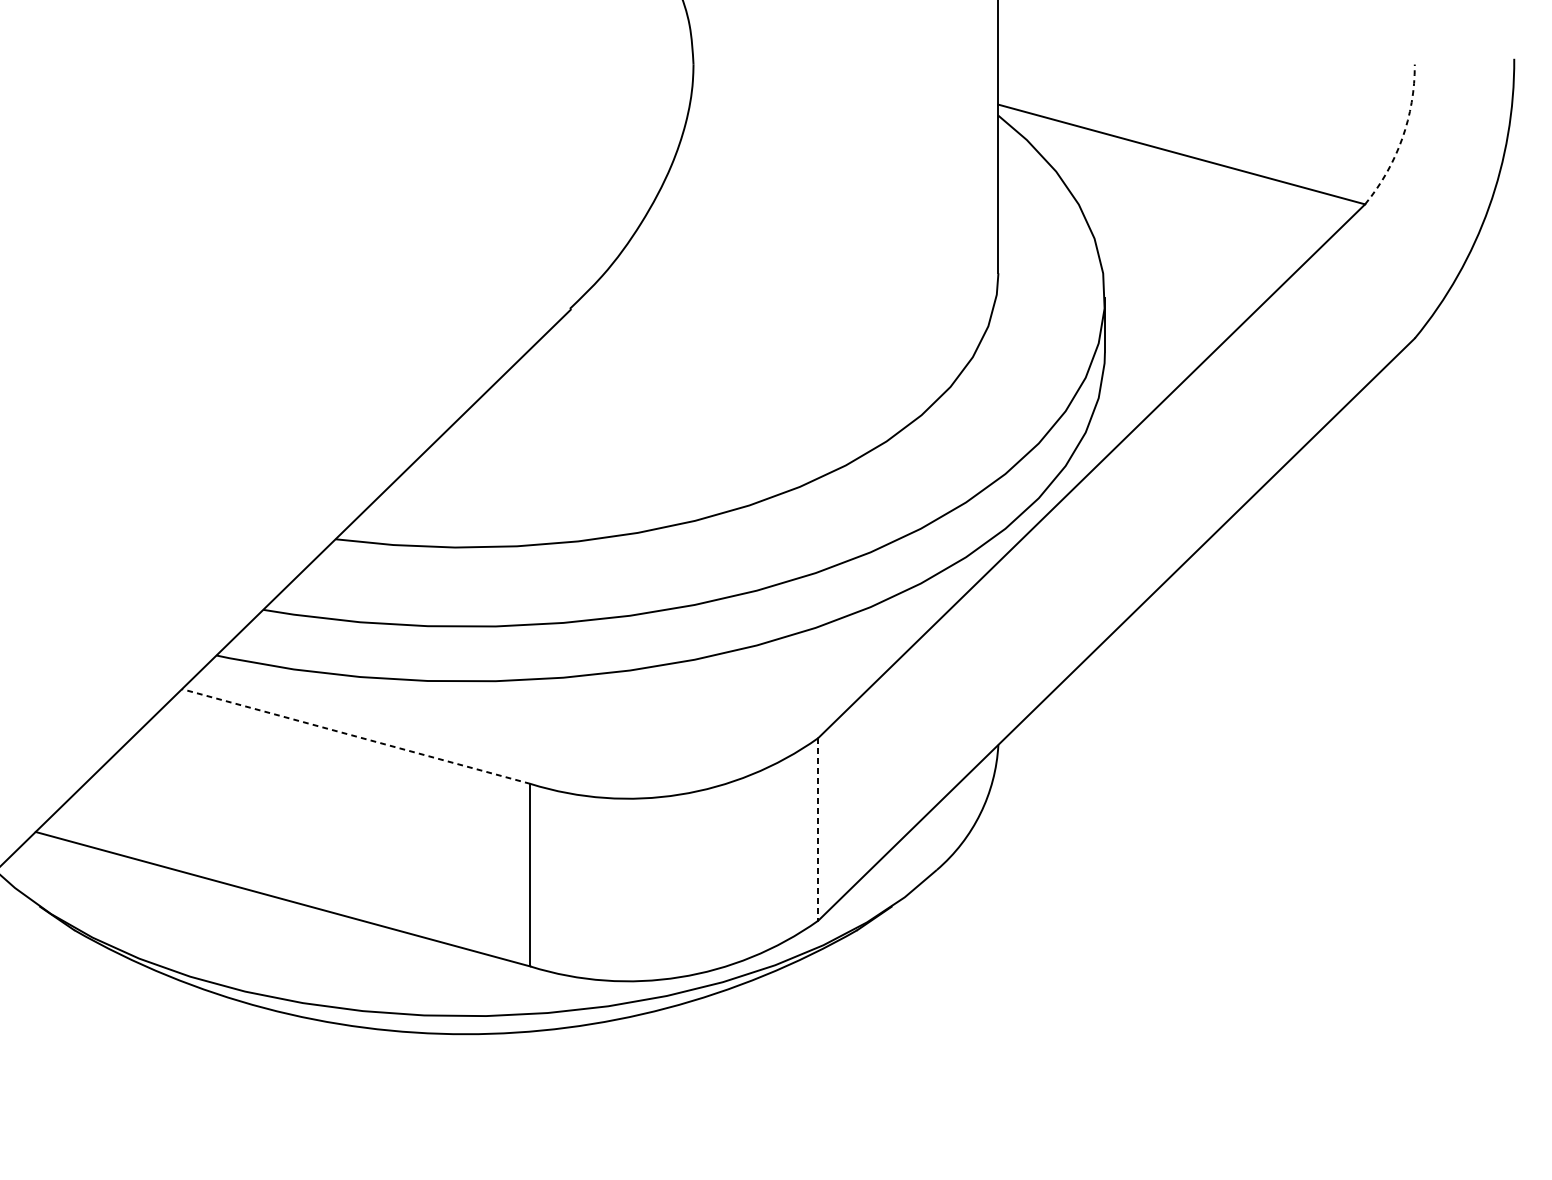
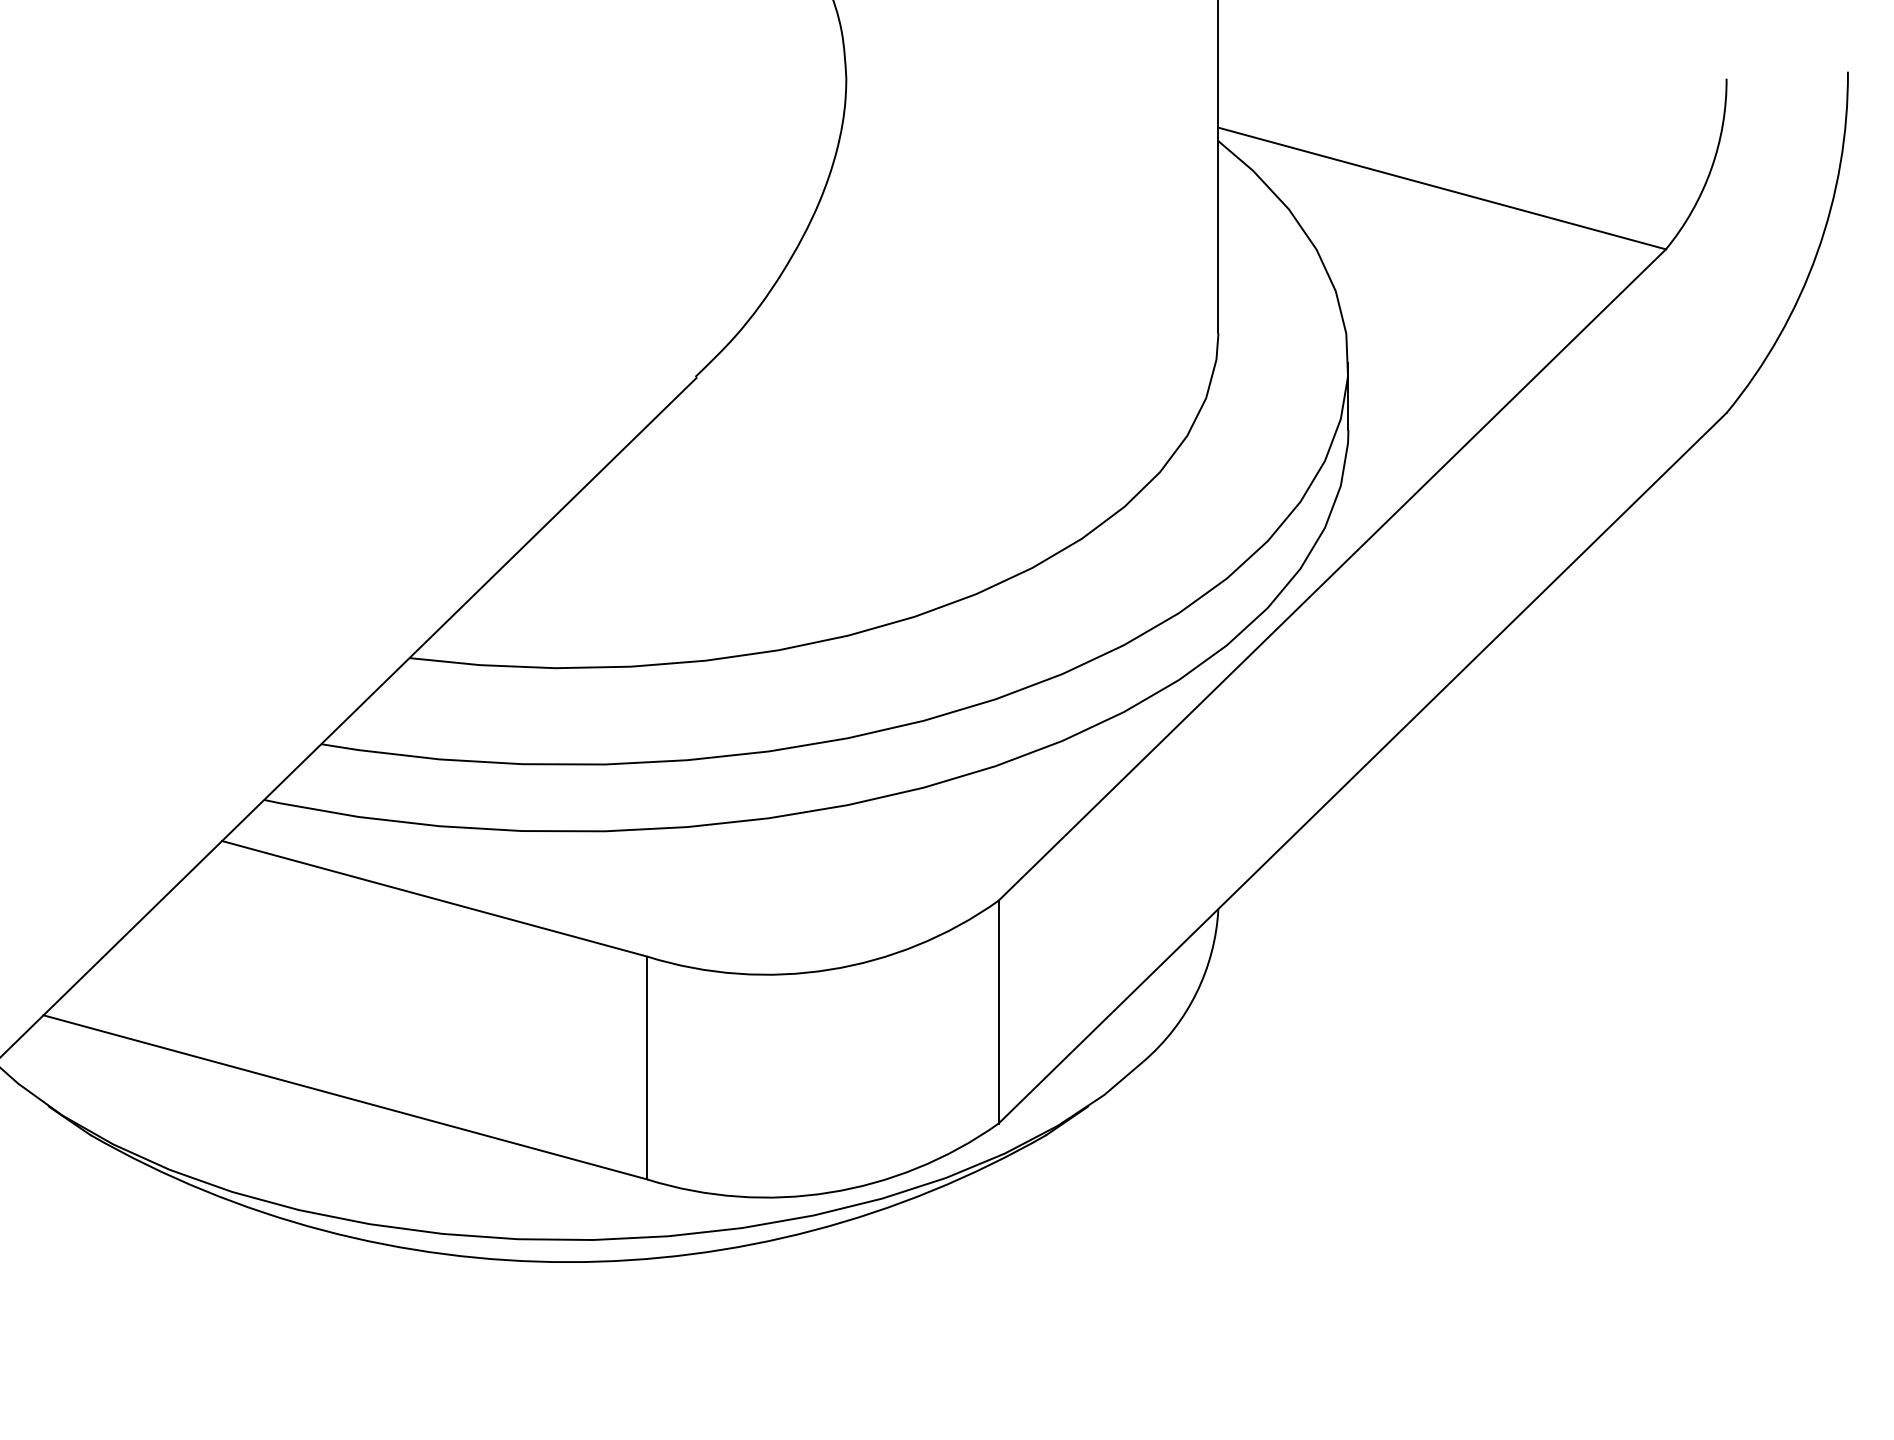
arc: (1402, 138) -> (1711, 169), dashed -> solid
line: (356, 736) -> (434, 898), dashed -> solid
line: (818, 829) -> (998, 1012), dashed -> solid

